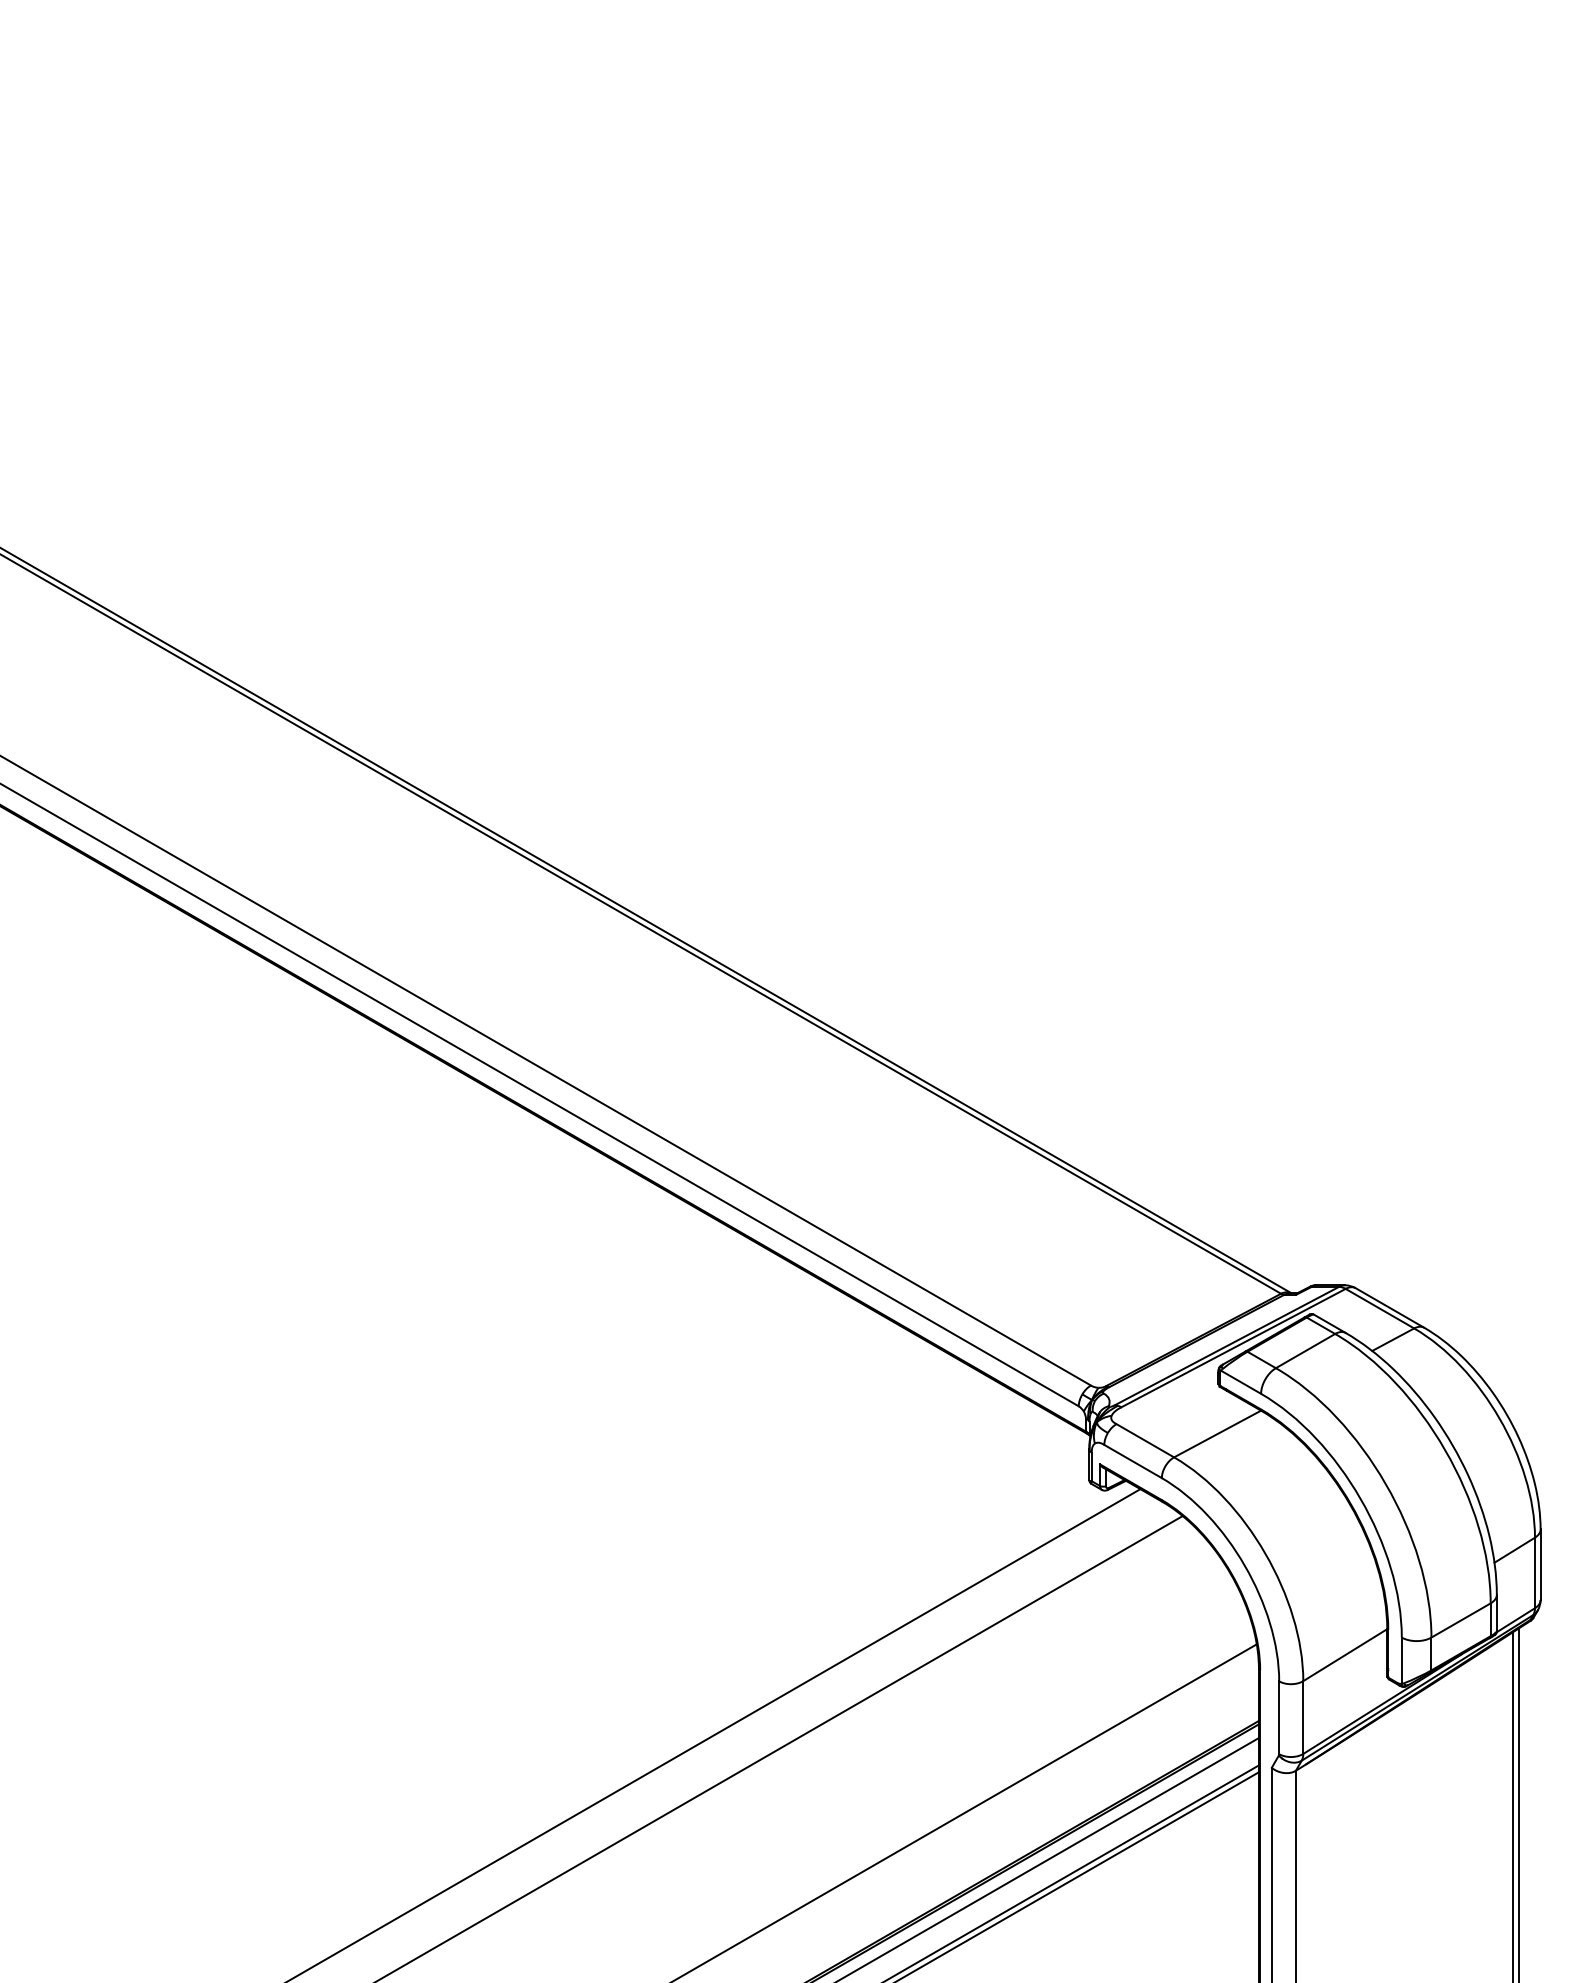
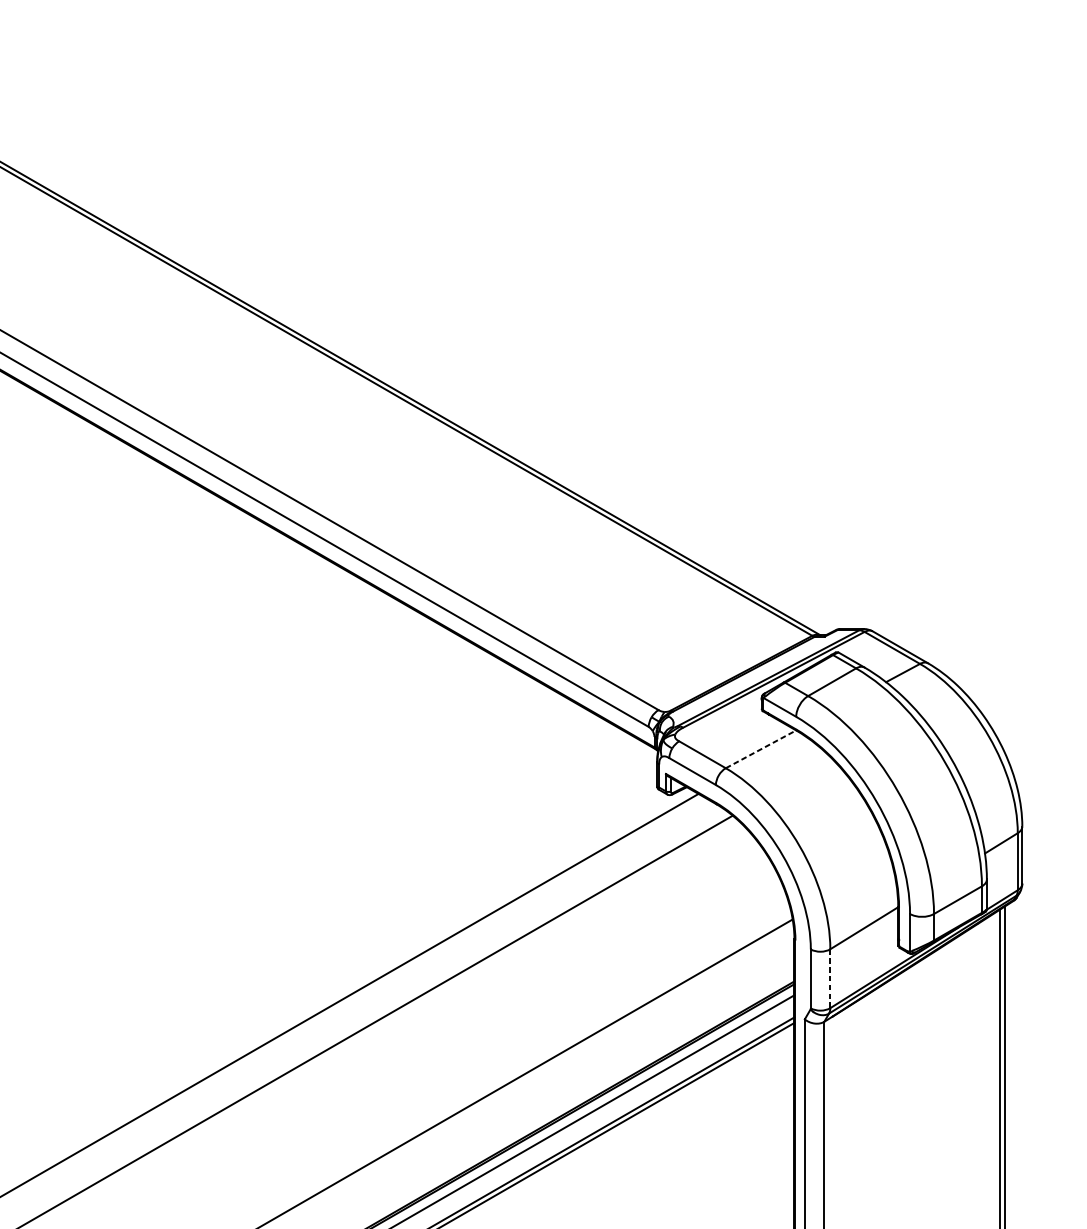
line: (1218, 1433) -> (761, 748), solid -> dashed
line: (1303, 1717) -> (830, 978), solid -> dashed

